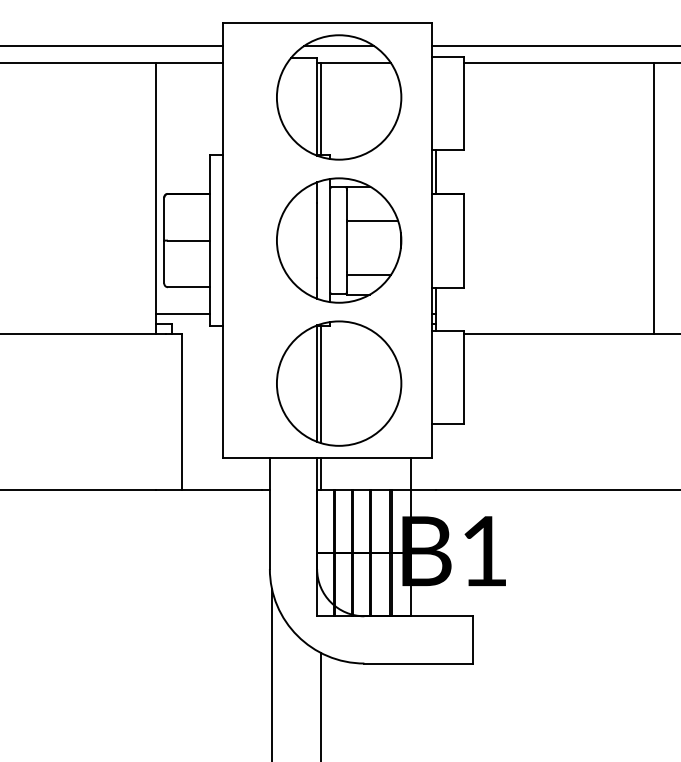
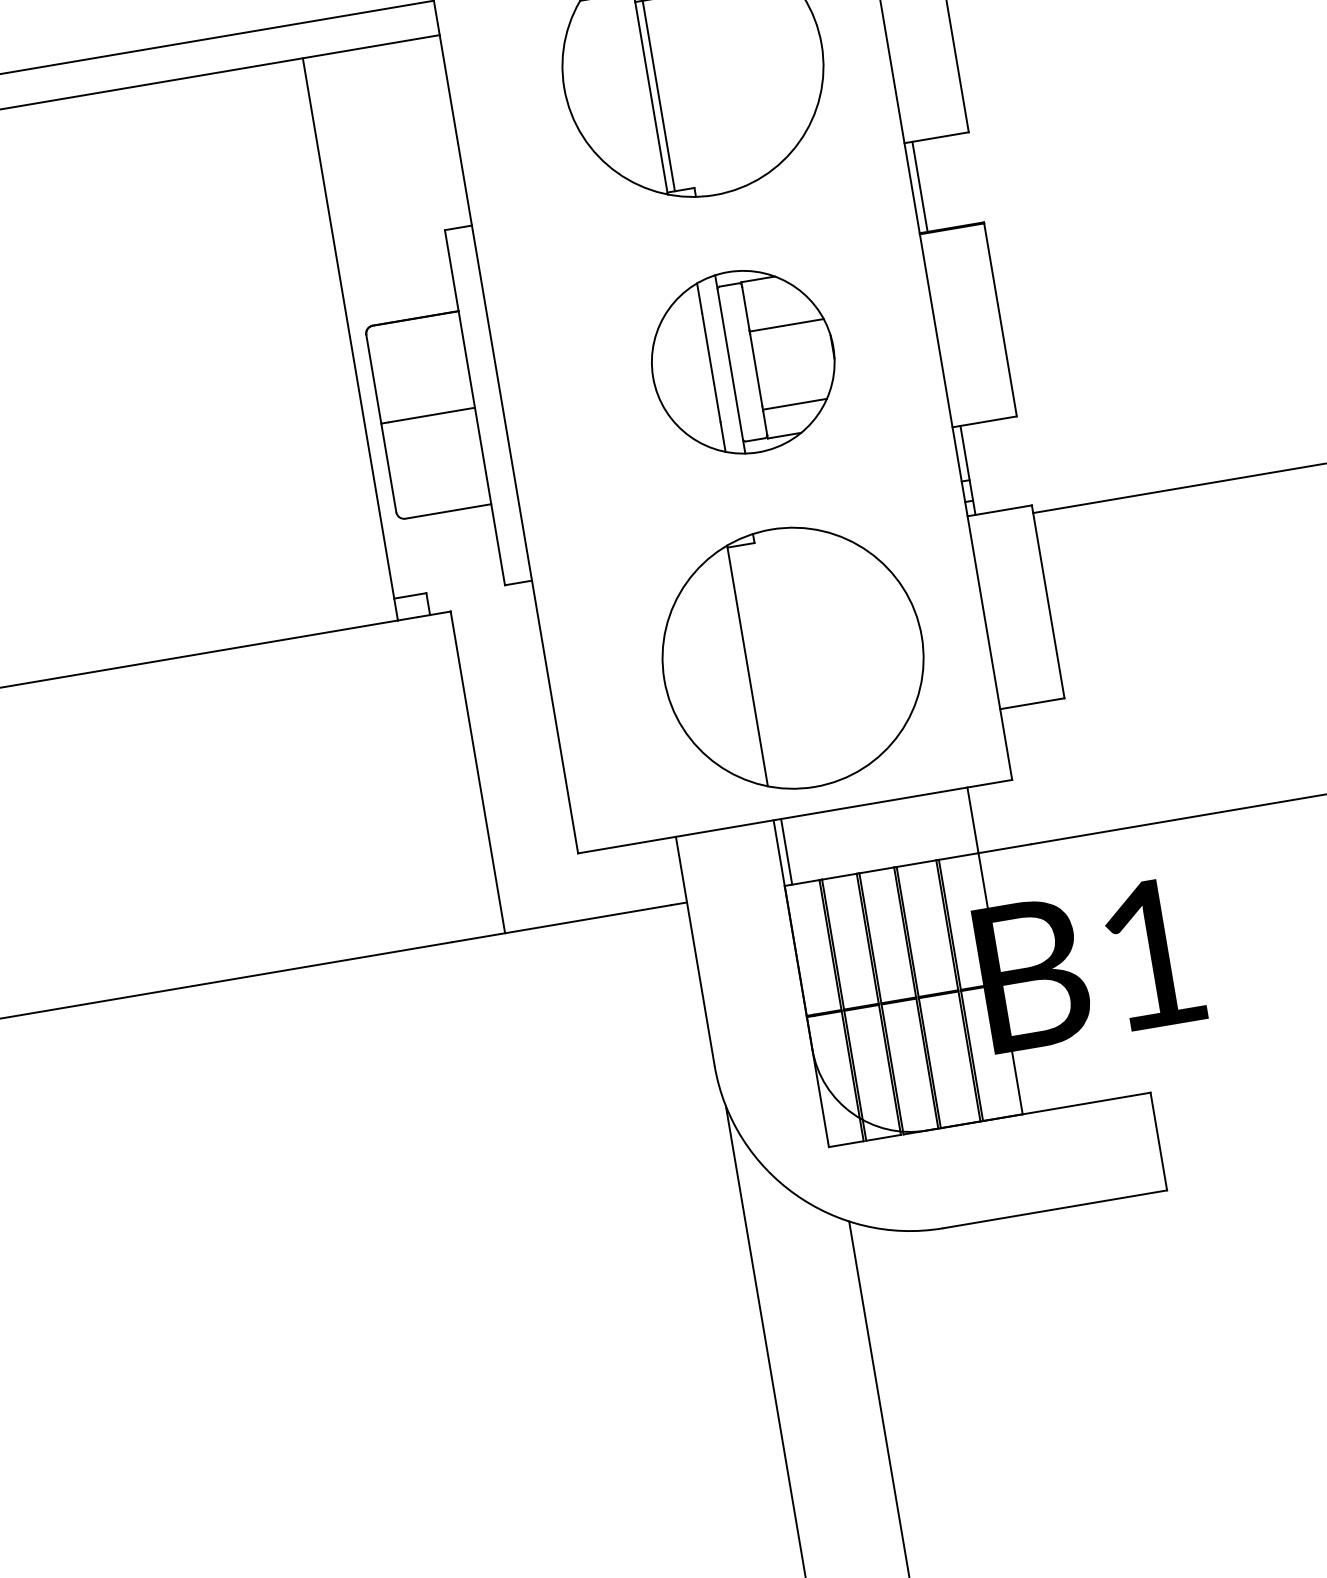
part: (339, 240) -> (743, 362), size x0.7
line: (182, 313) -> (444, 567), removed
line: (320, 384) -> (754, 666), removed

